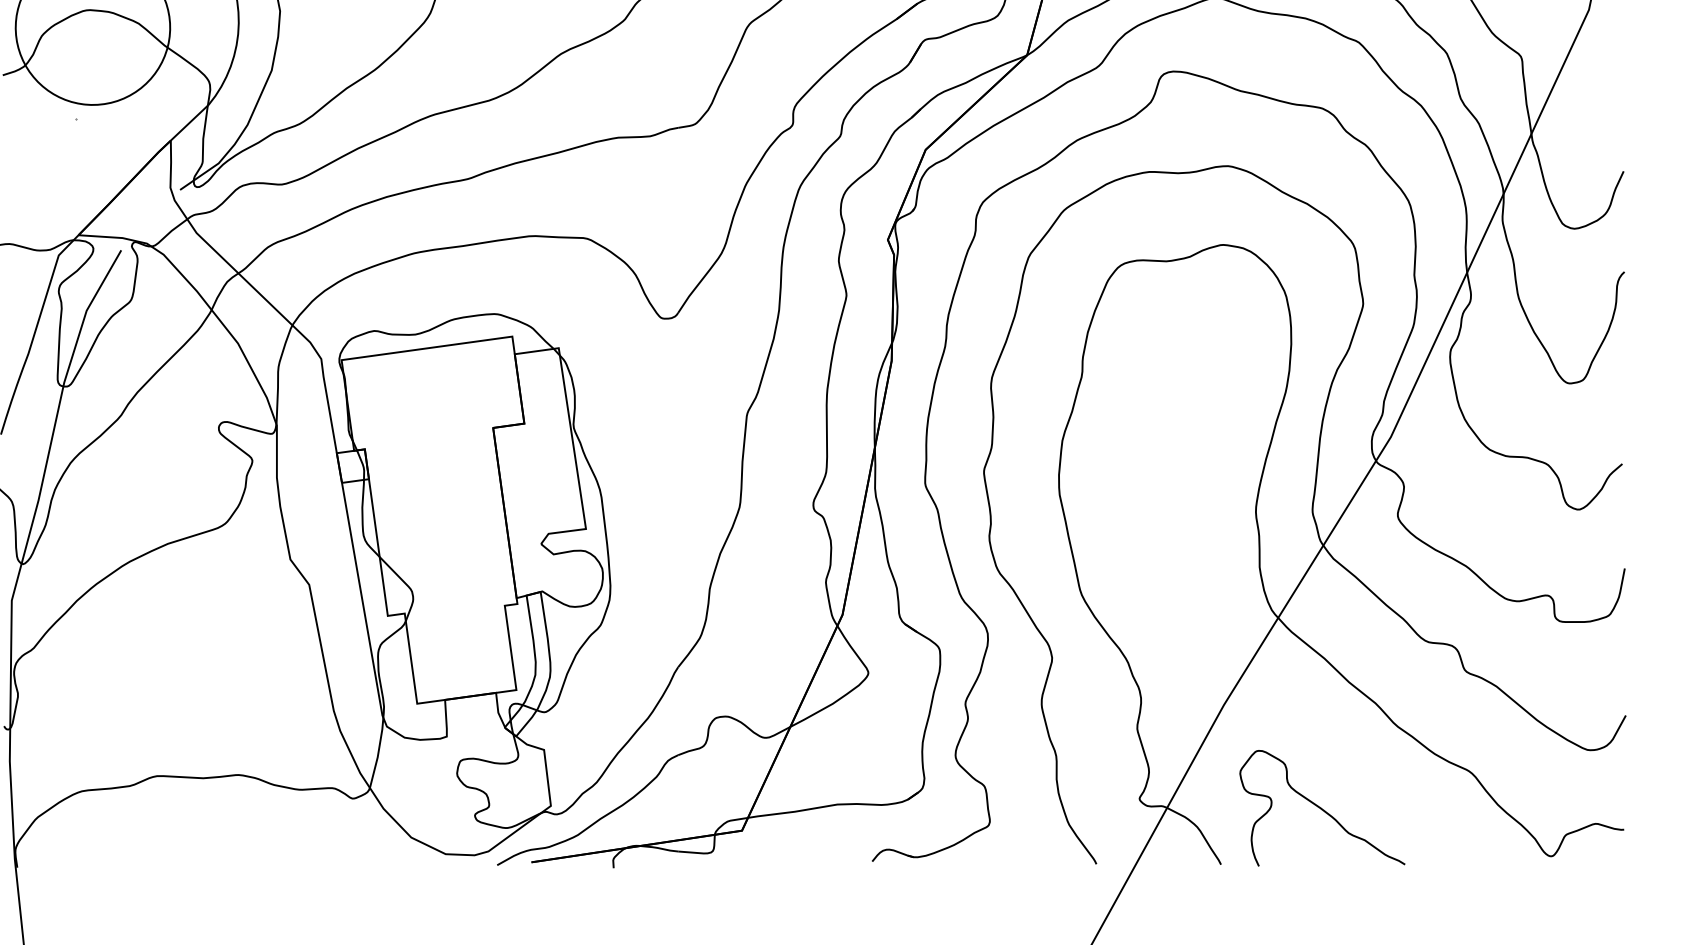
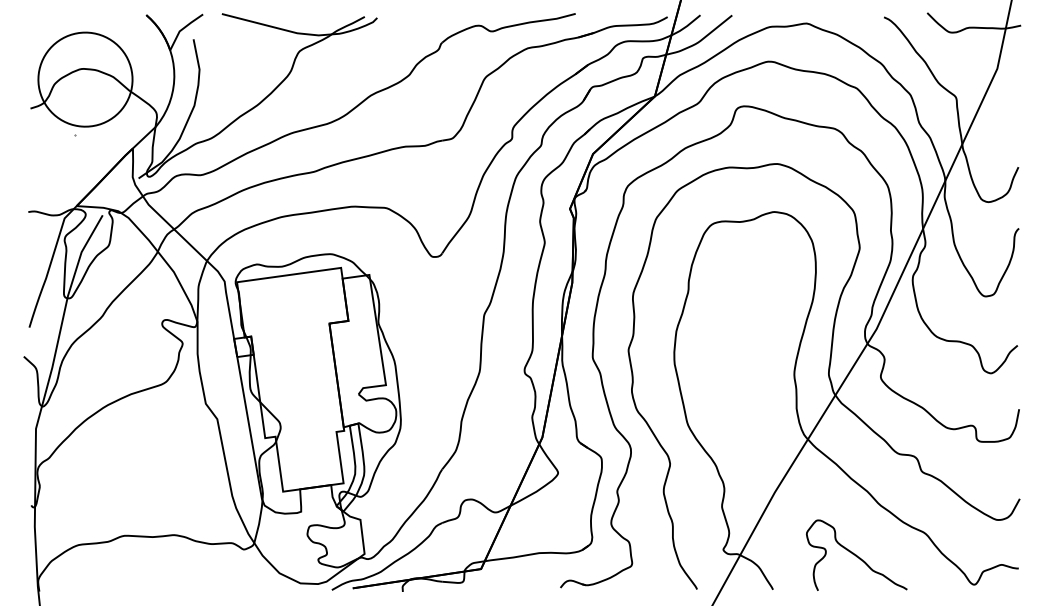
curve: (1321, 806) -> (856, 554), moved

